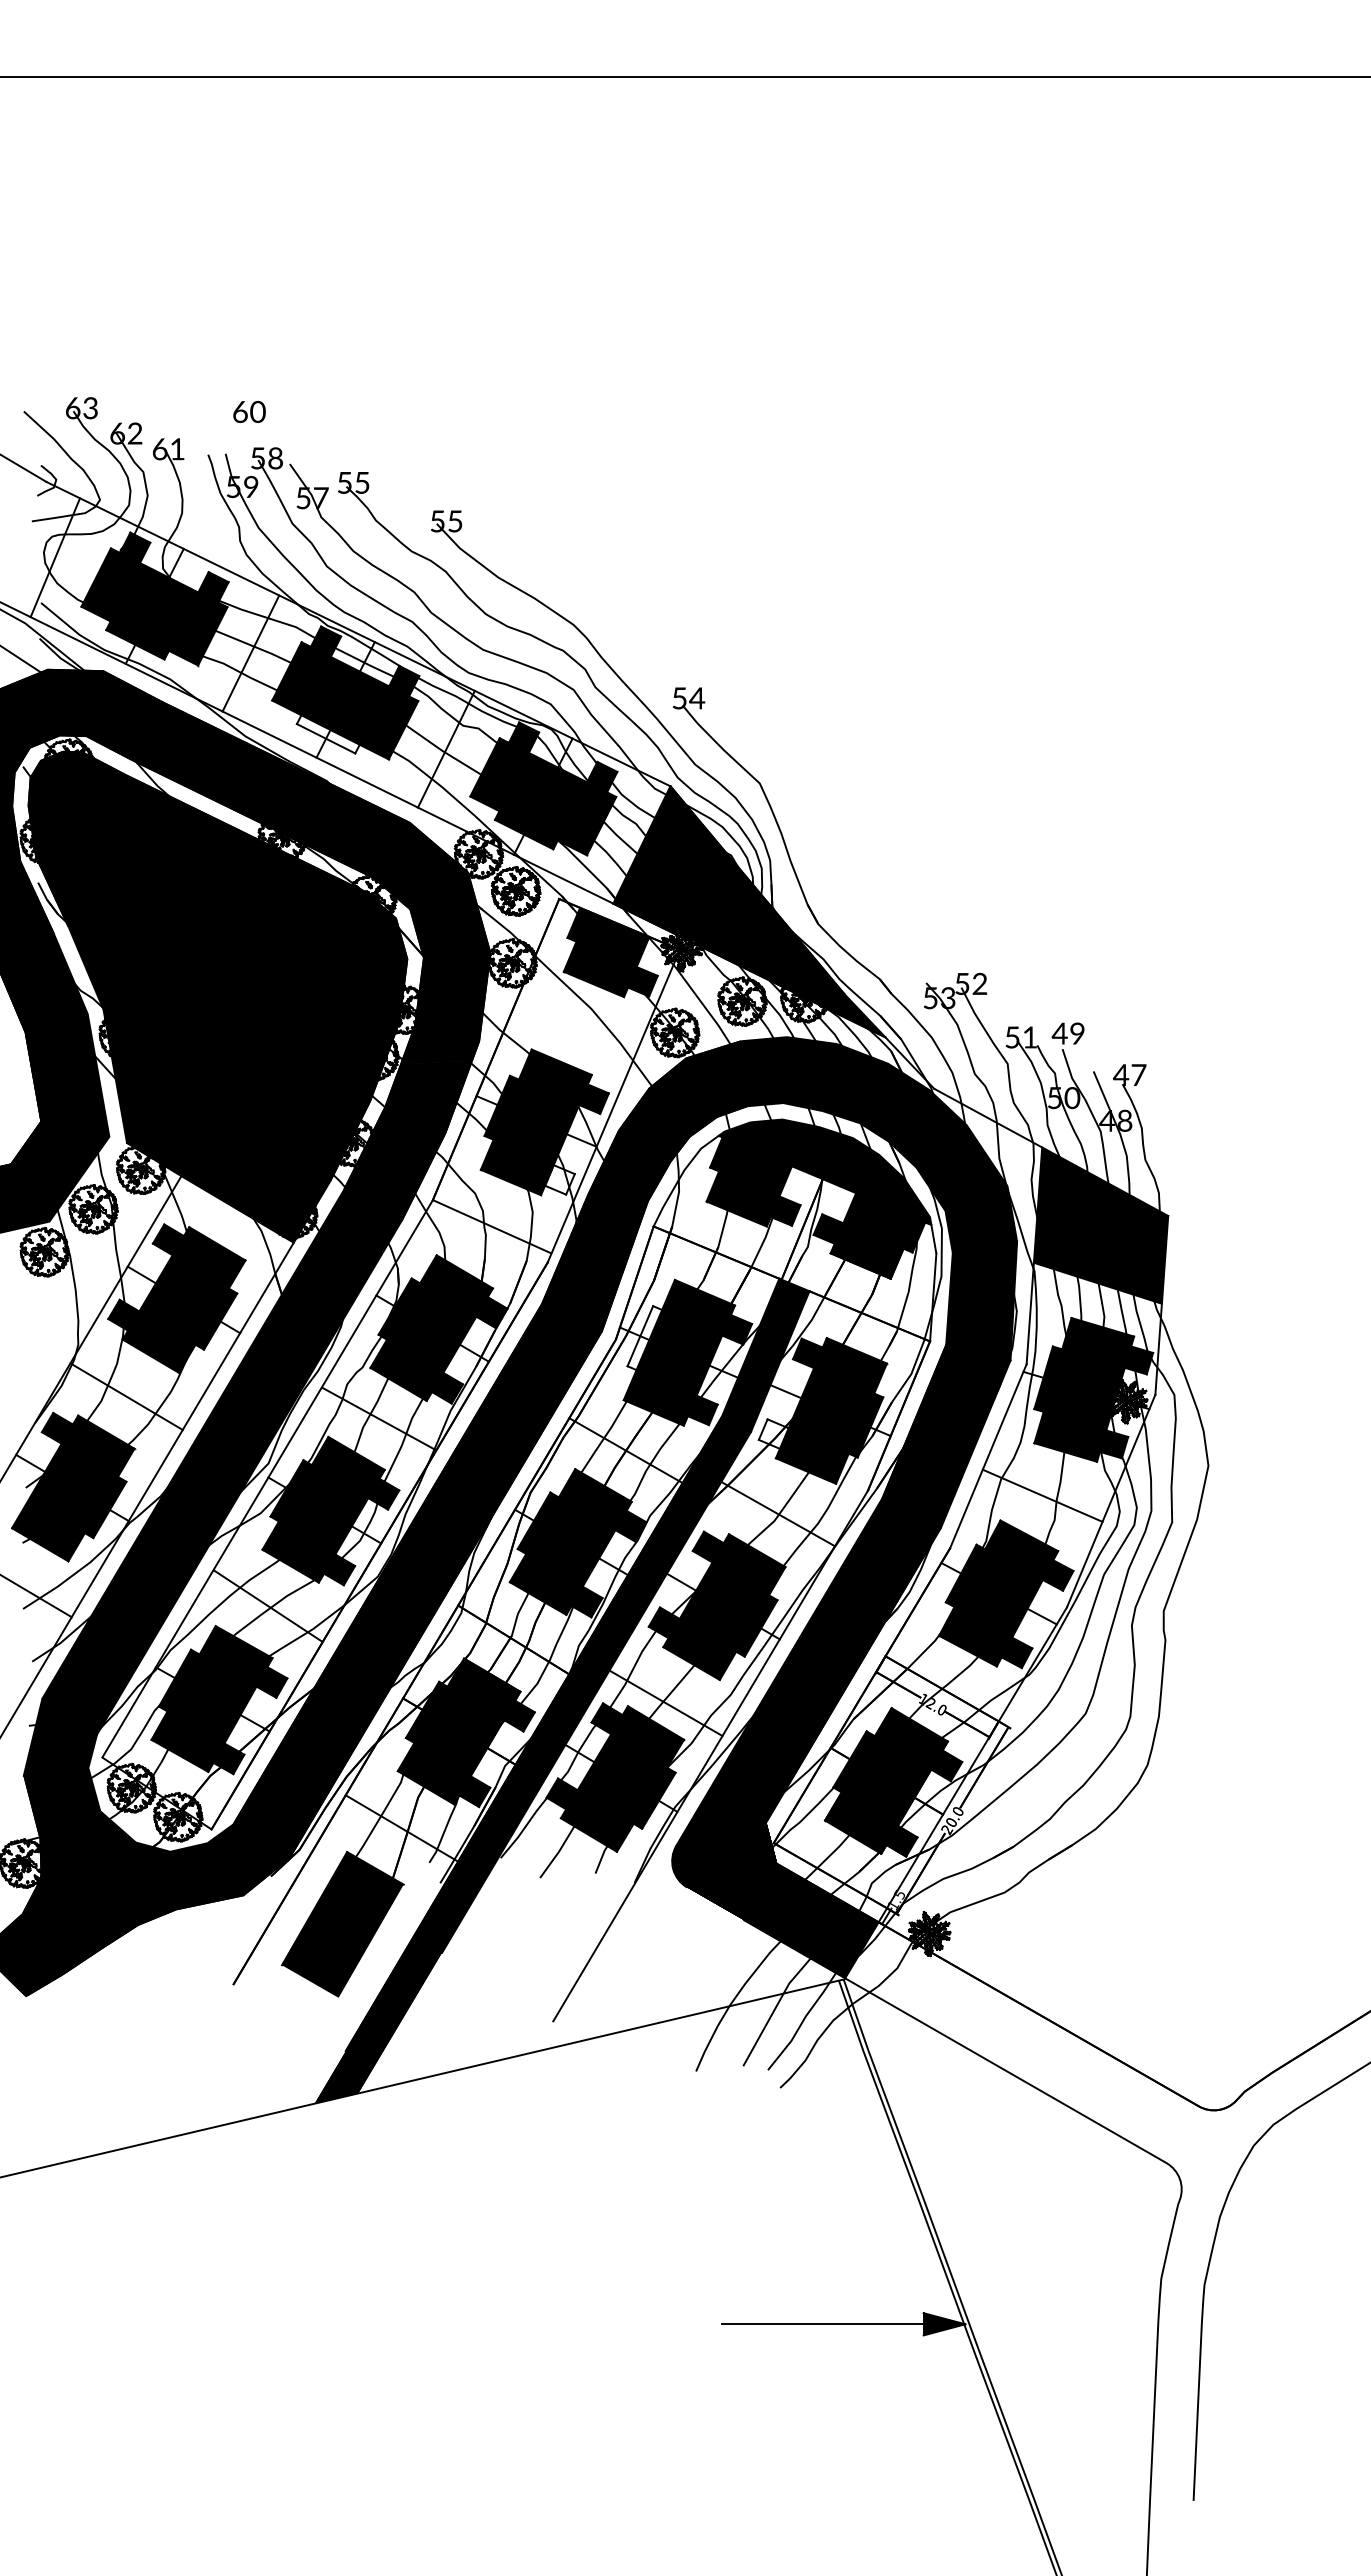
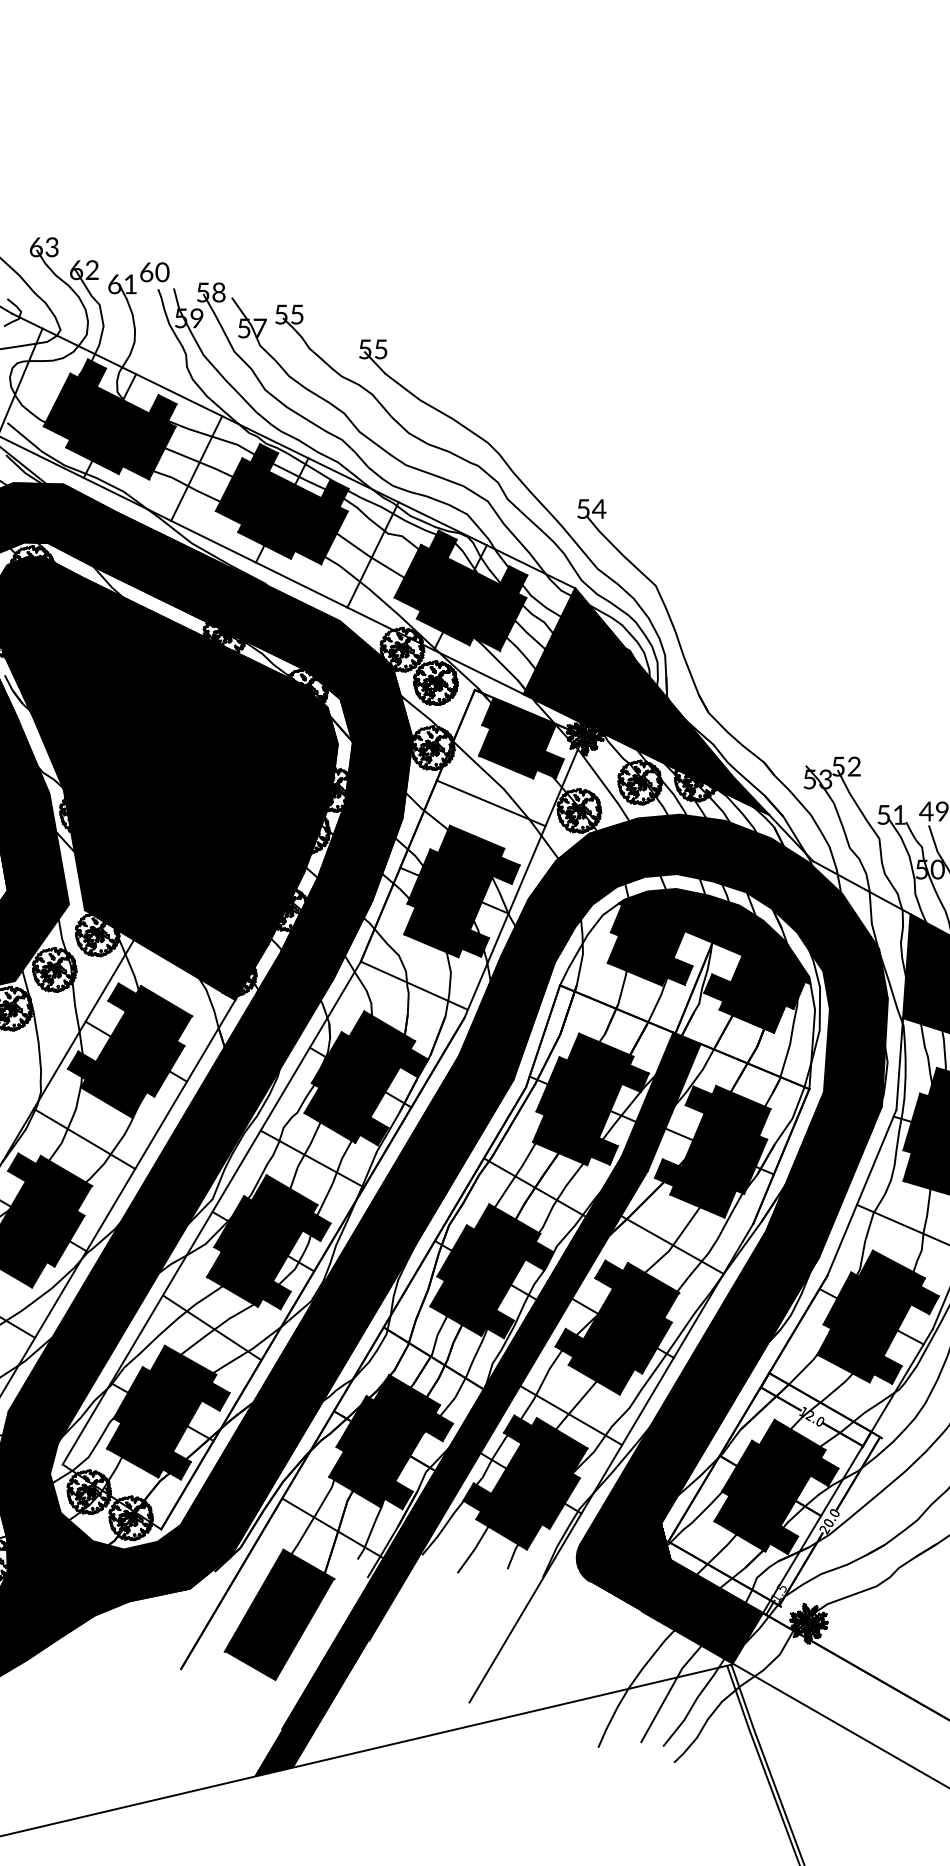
text: (249, 411) -> (154, 271), moved
fill: (327, 734) -> (265, 541), added
line: (577, 1024) -> (491, 803), added
fill: (559, 1179) -> (475, 943), added
fill: (644, 1338) -> (551, 1086), added
fill: (773, 1433) -> (668, 1172), added

